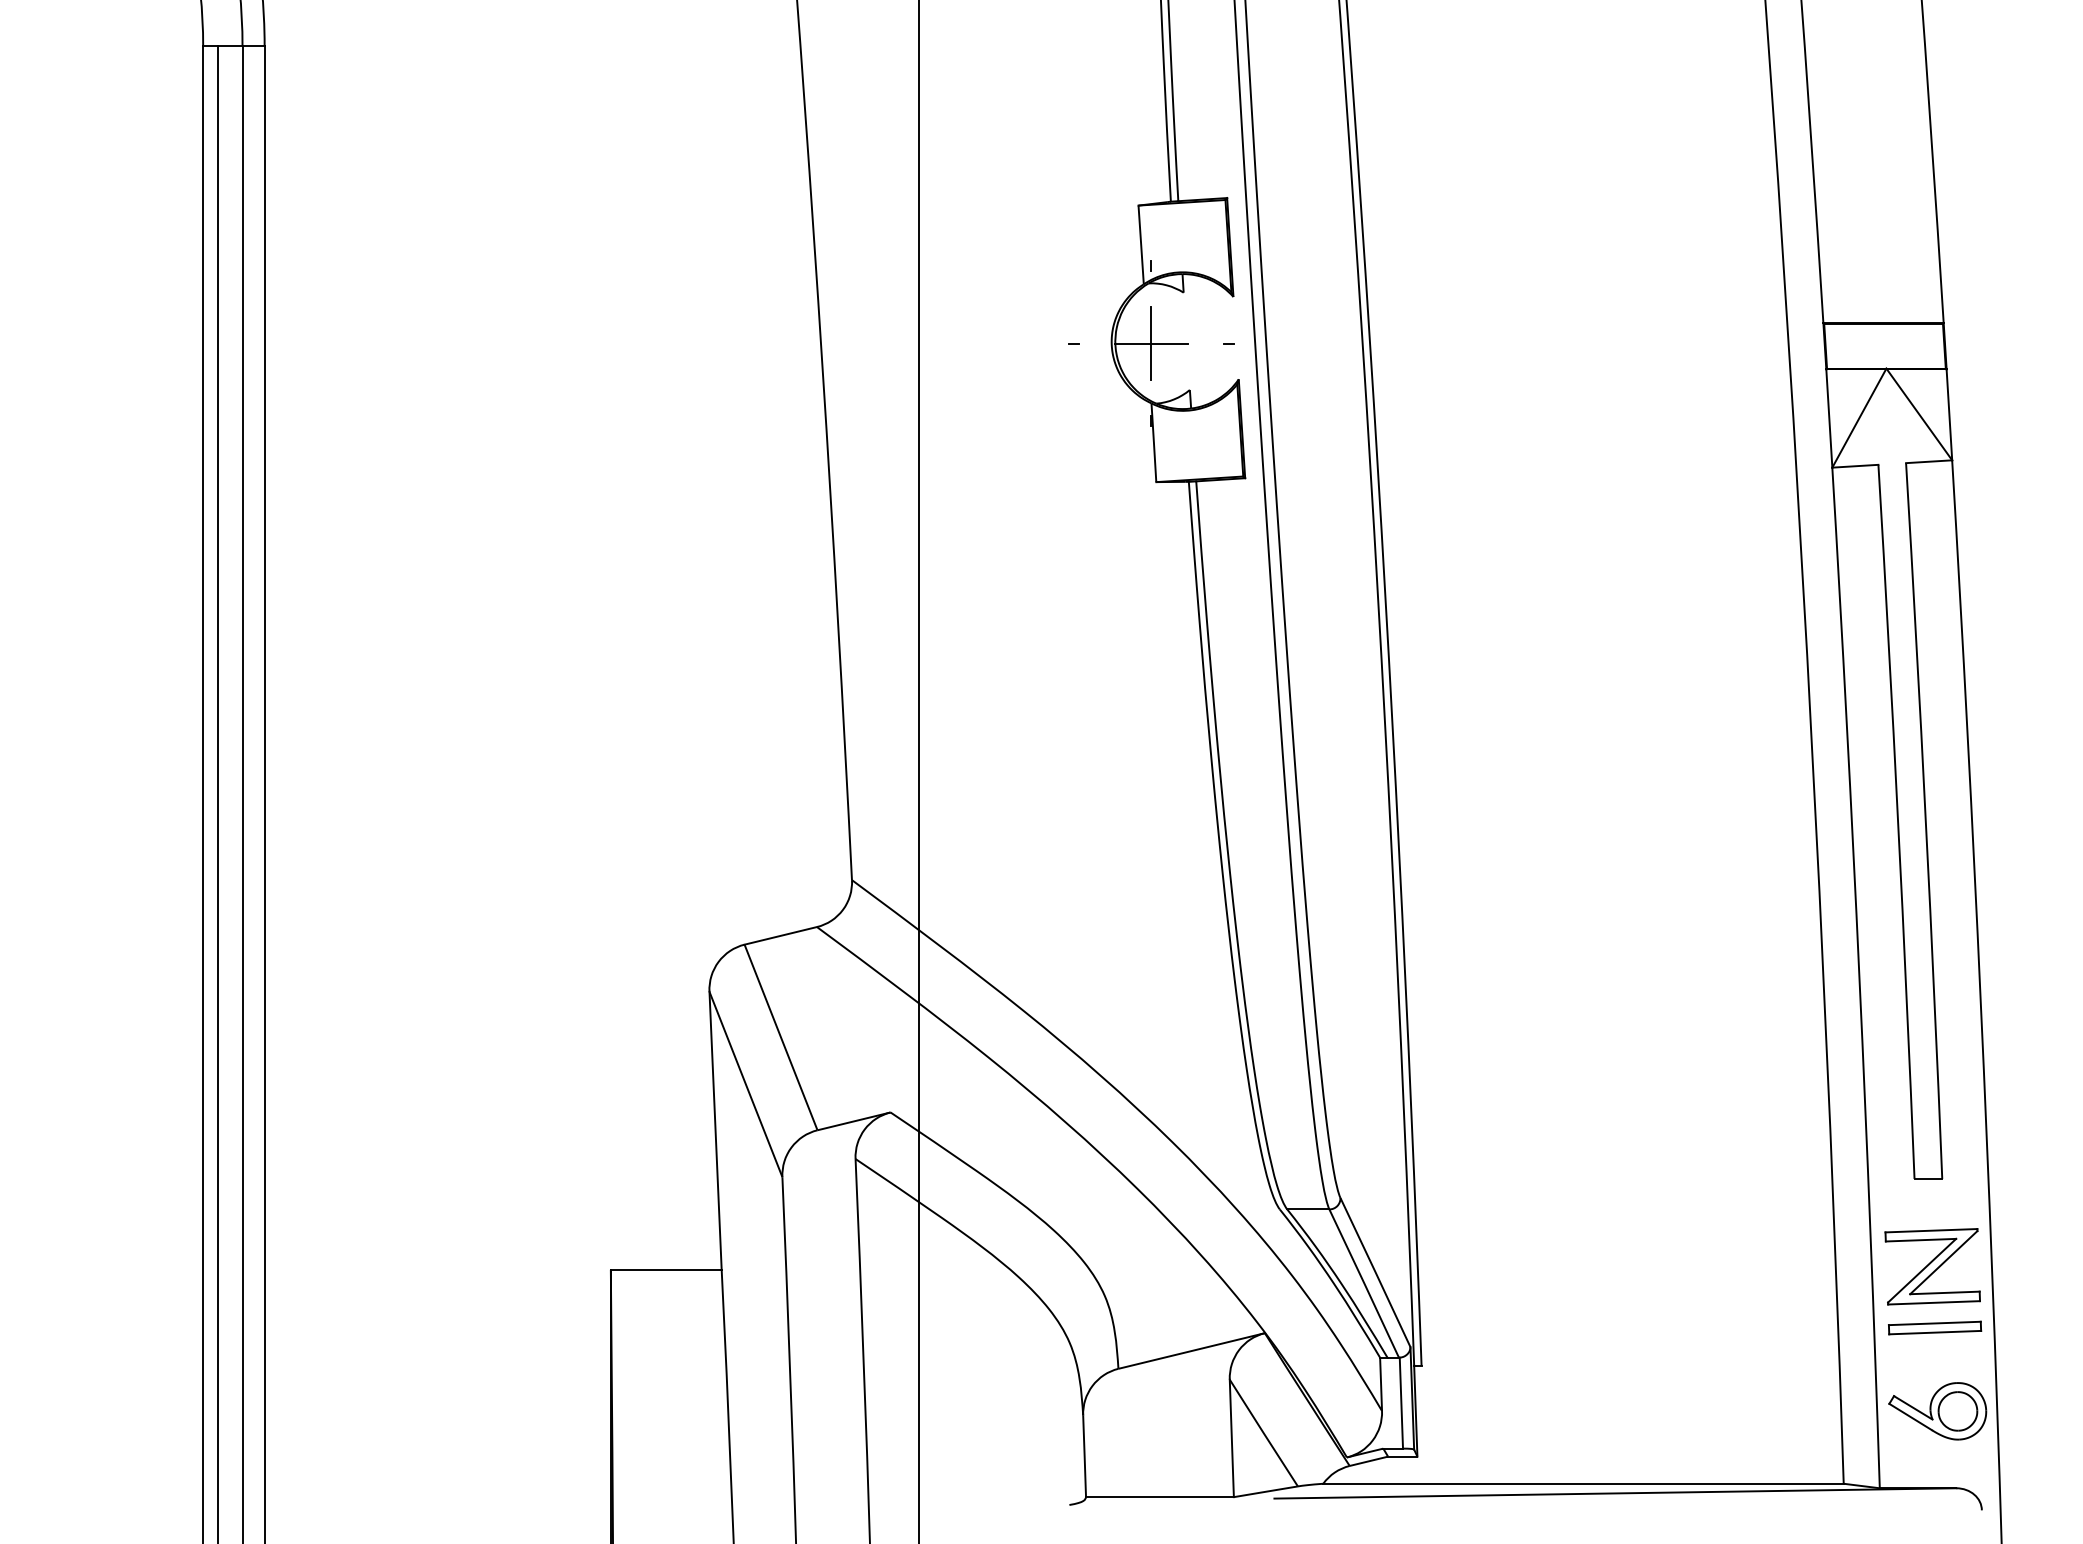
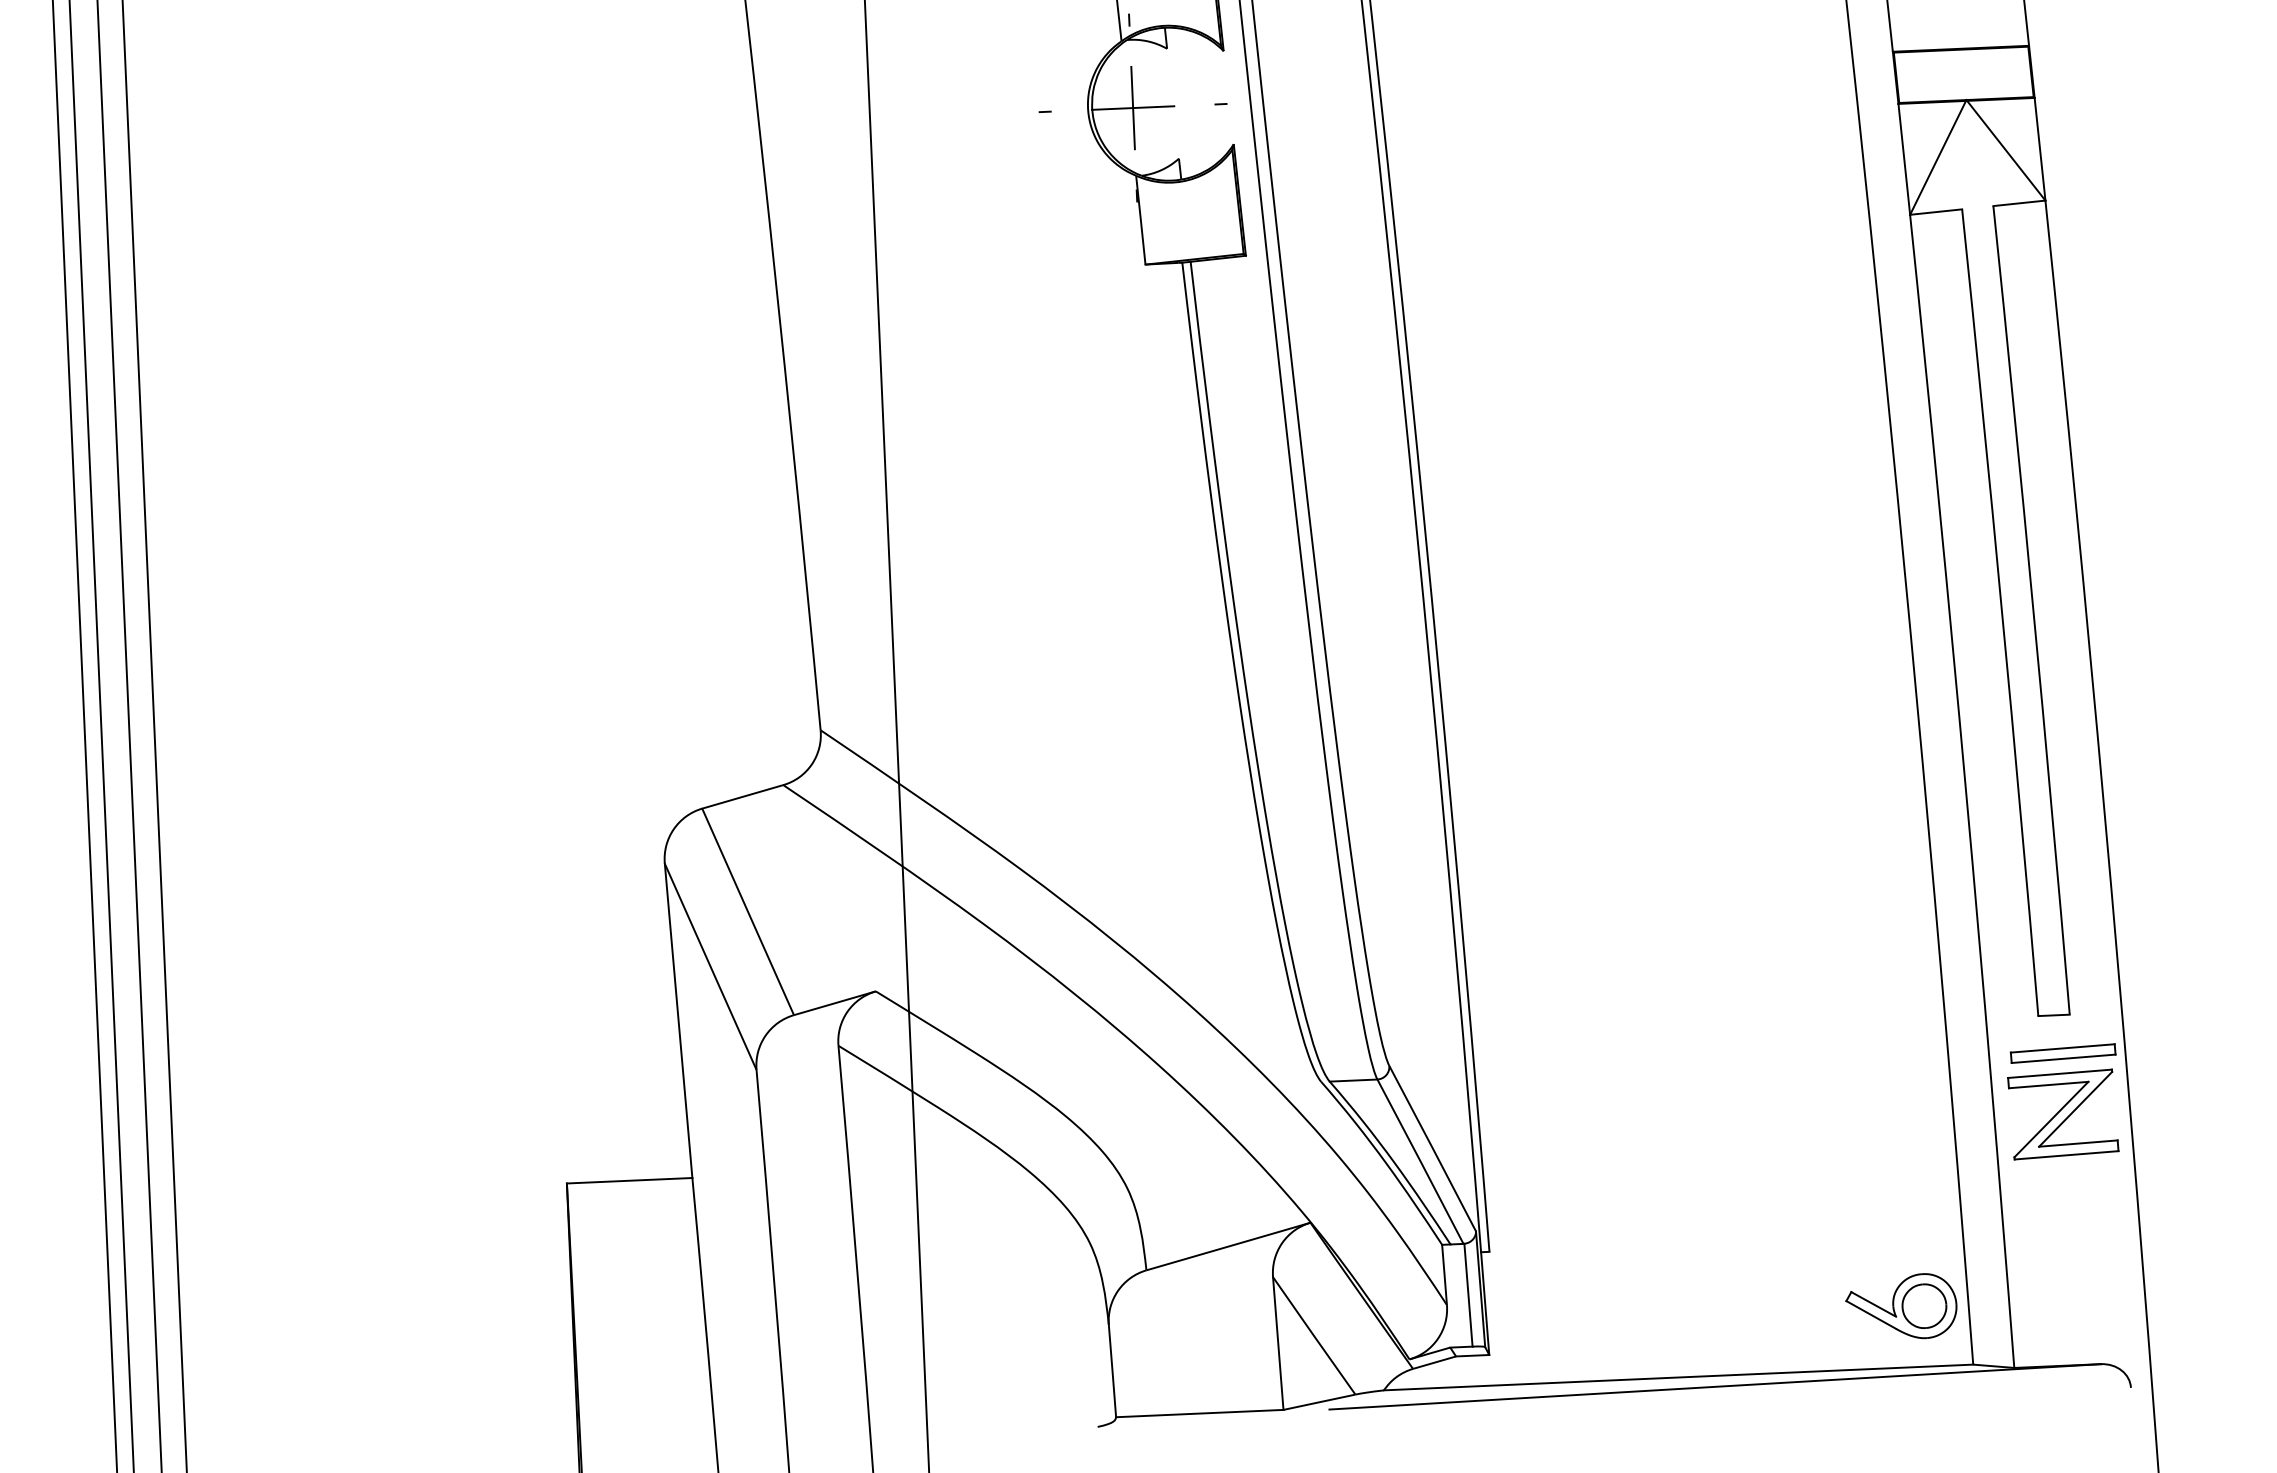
part: (1935, 1327) -> (2063, 1052), moved
part: (1937, 1411) -> (1901, 1307), moved

